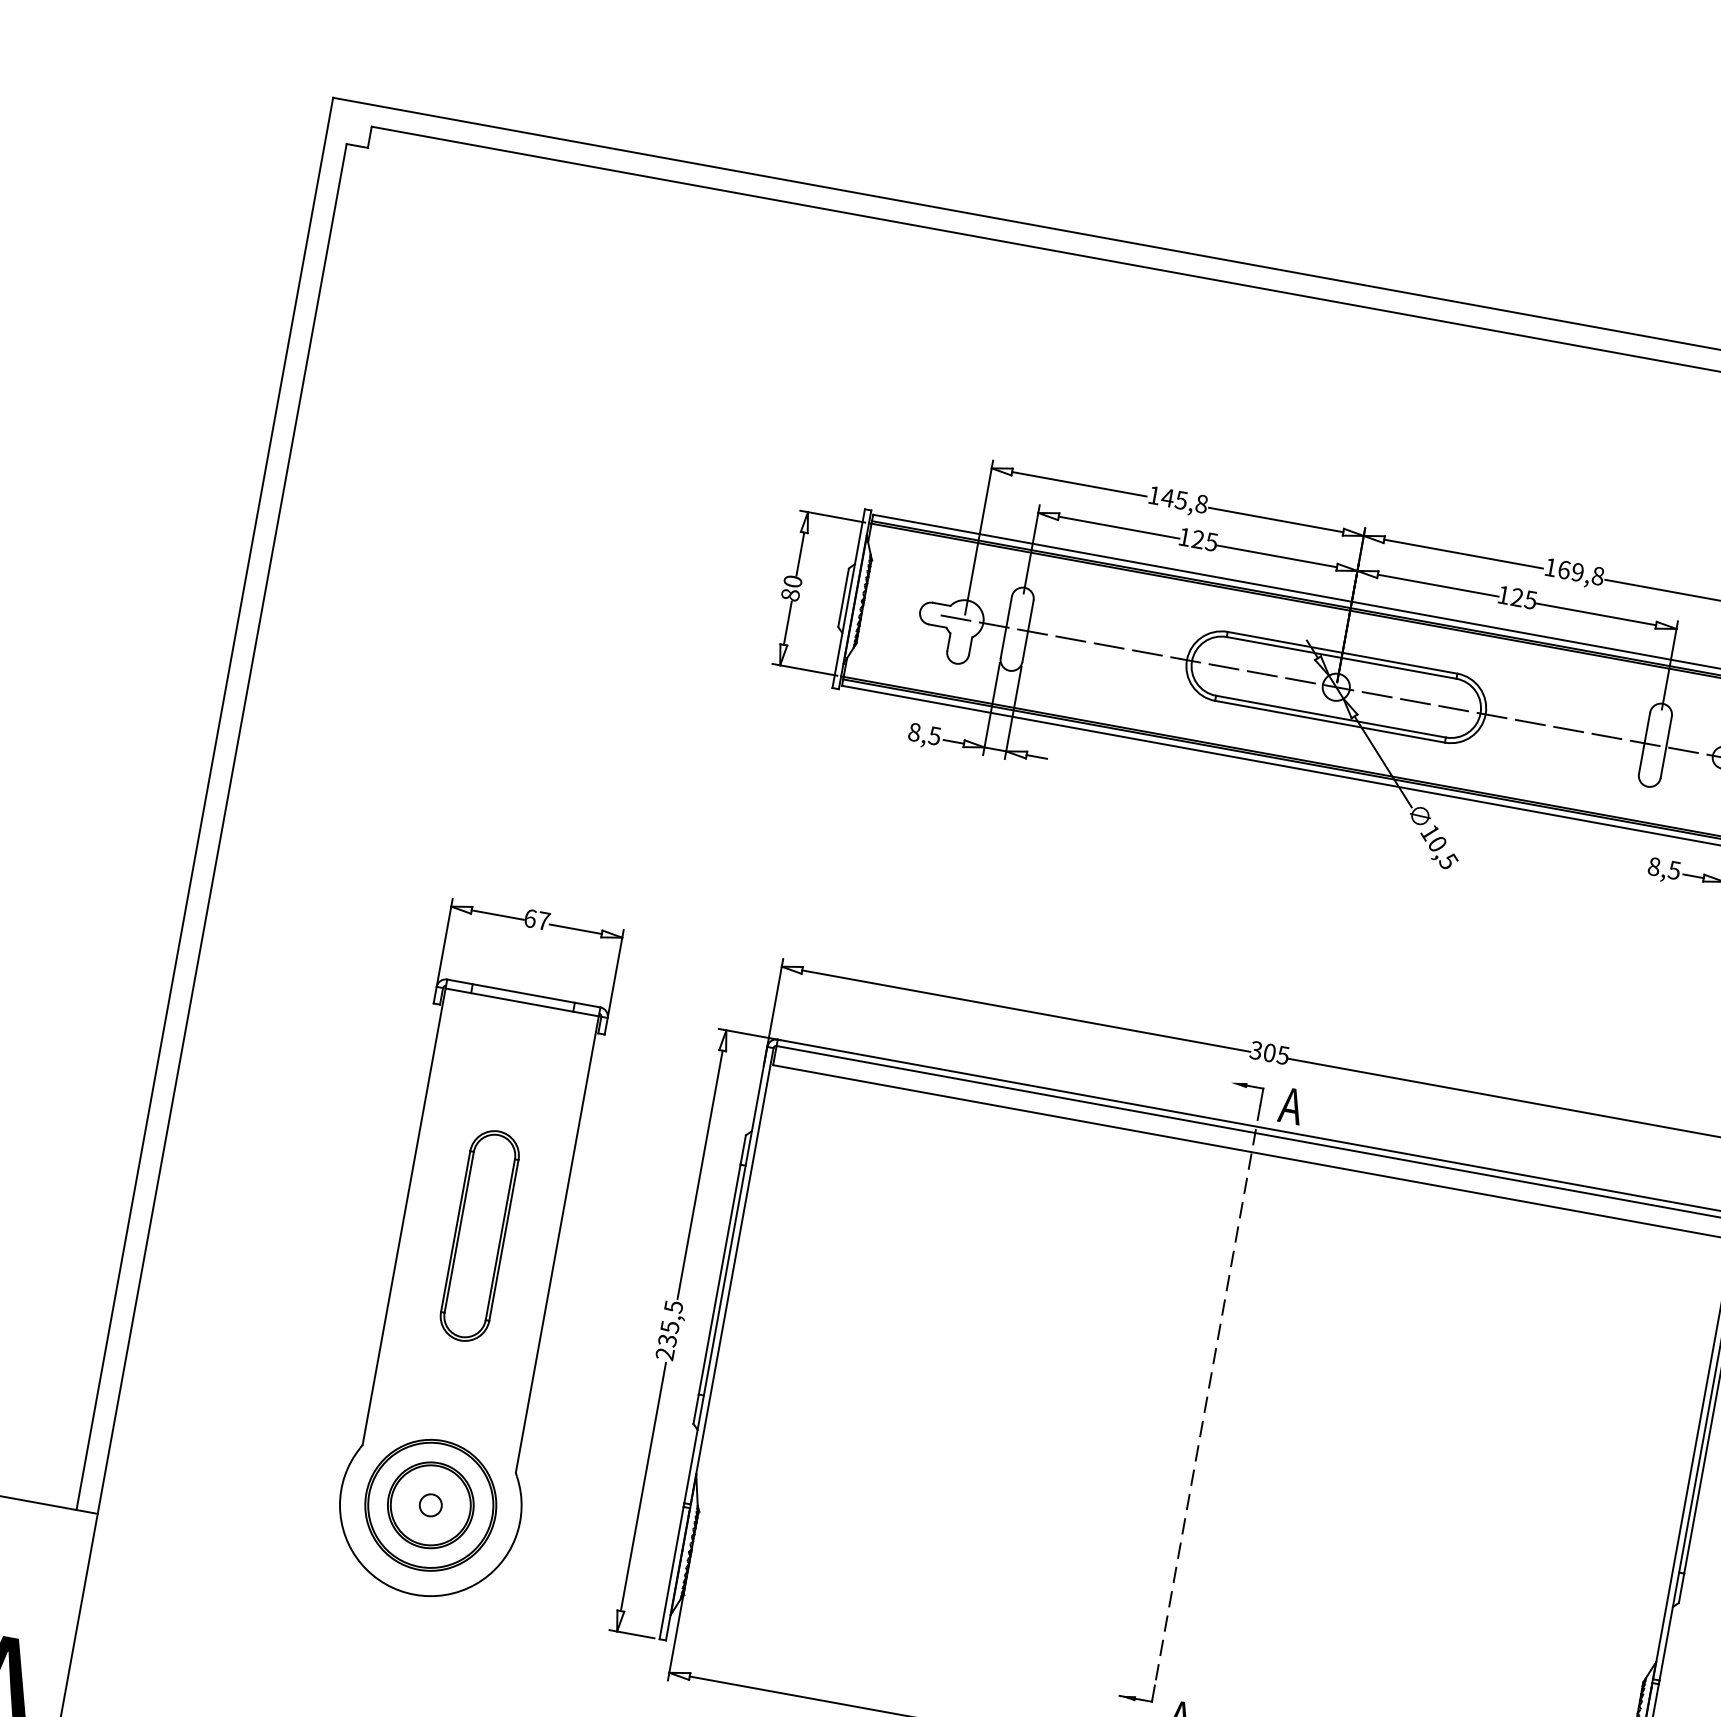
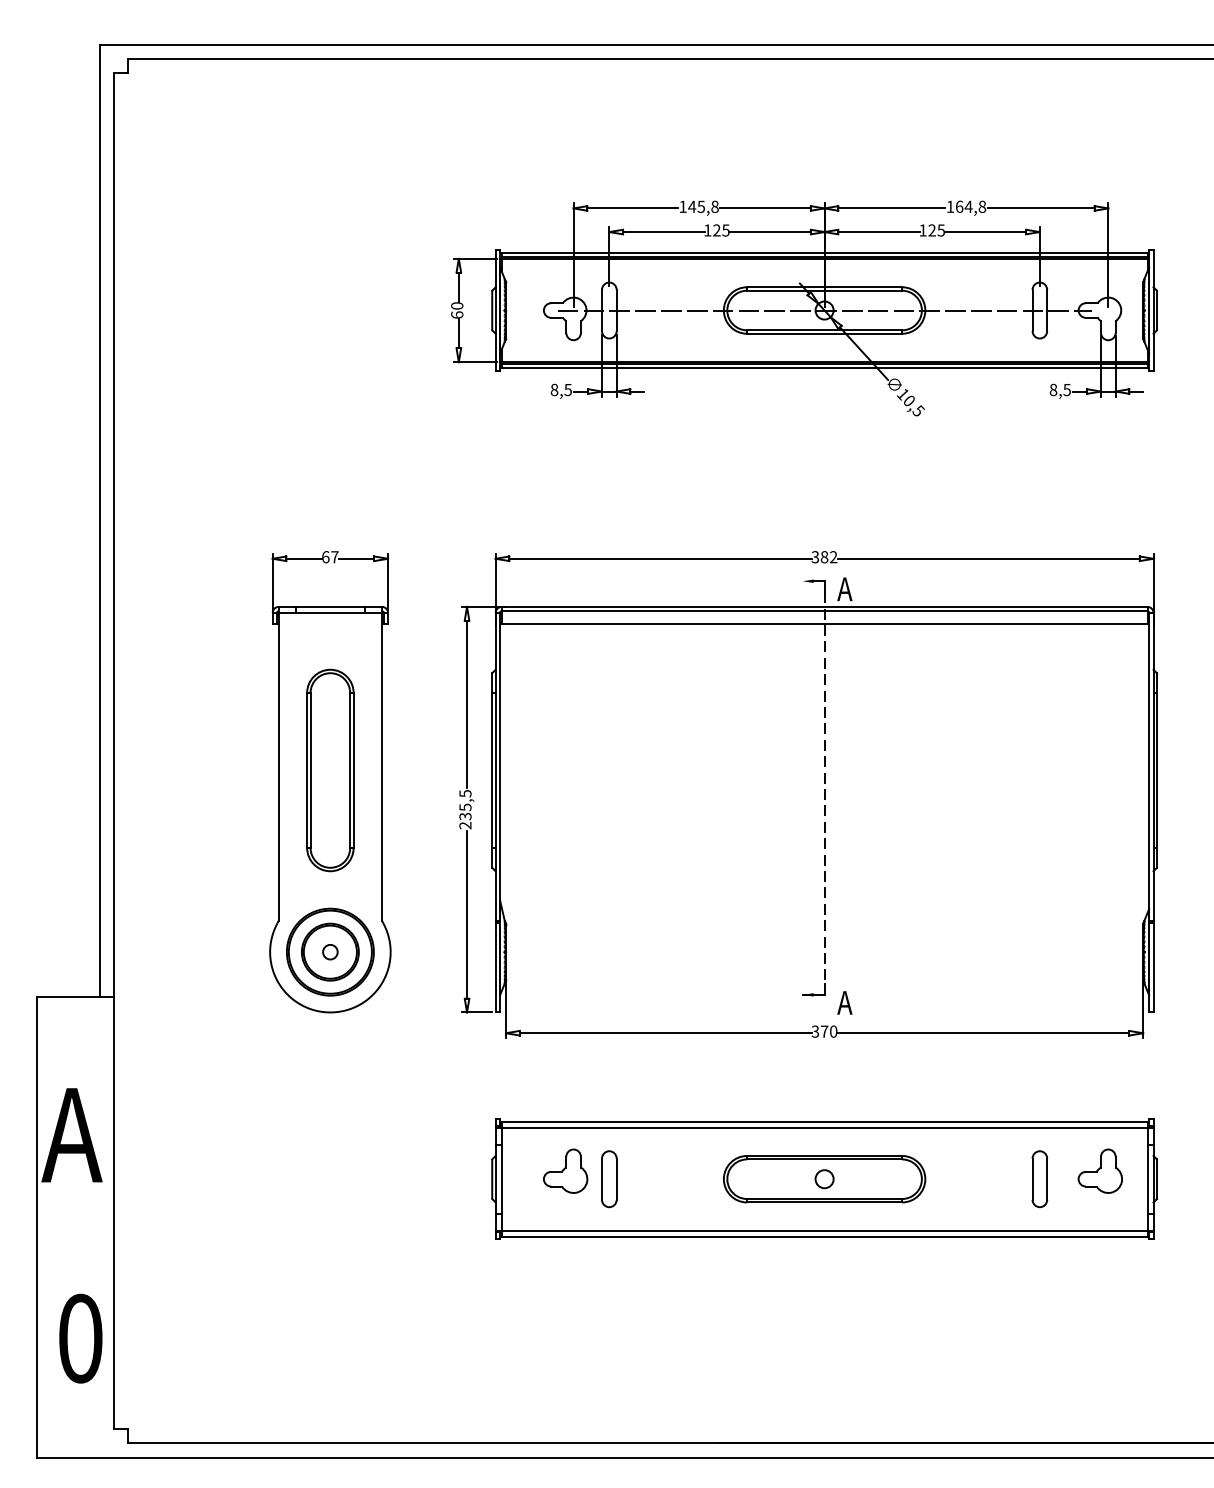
text: (1577, 571) -> (968, 206), 169,8 -> 164,8
text: (791, 594) -> (457, 314), 80 -> 60
text: (1275, 1054) -> (828, 557), 305 -> 382
part: (479, 1236) -> (330, 770), size x1.43

